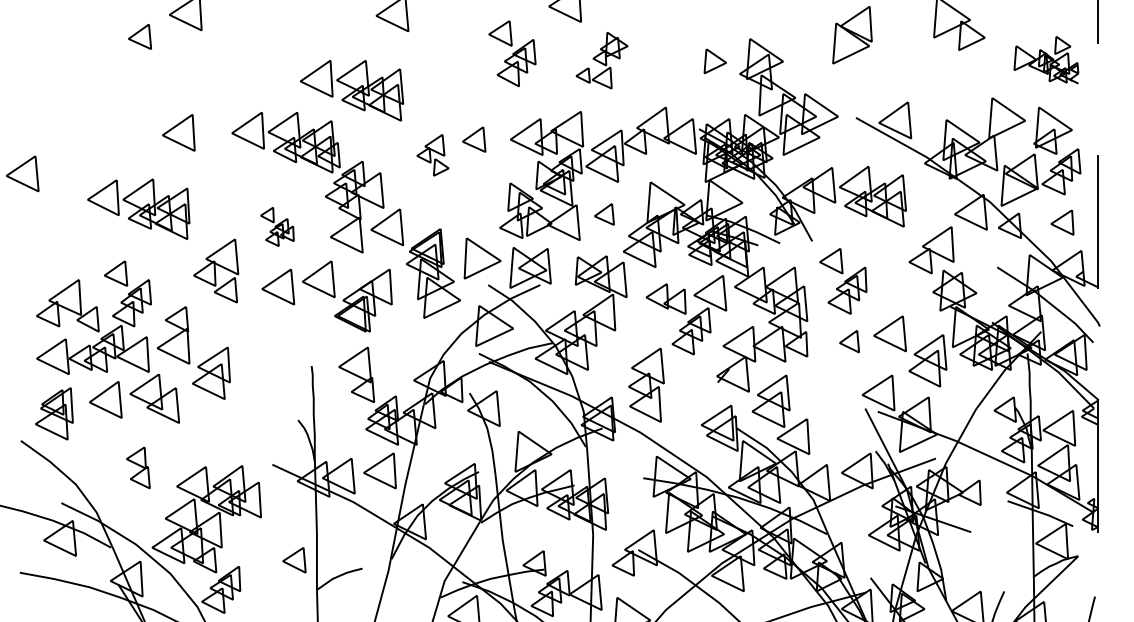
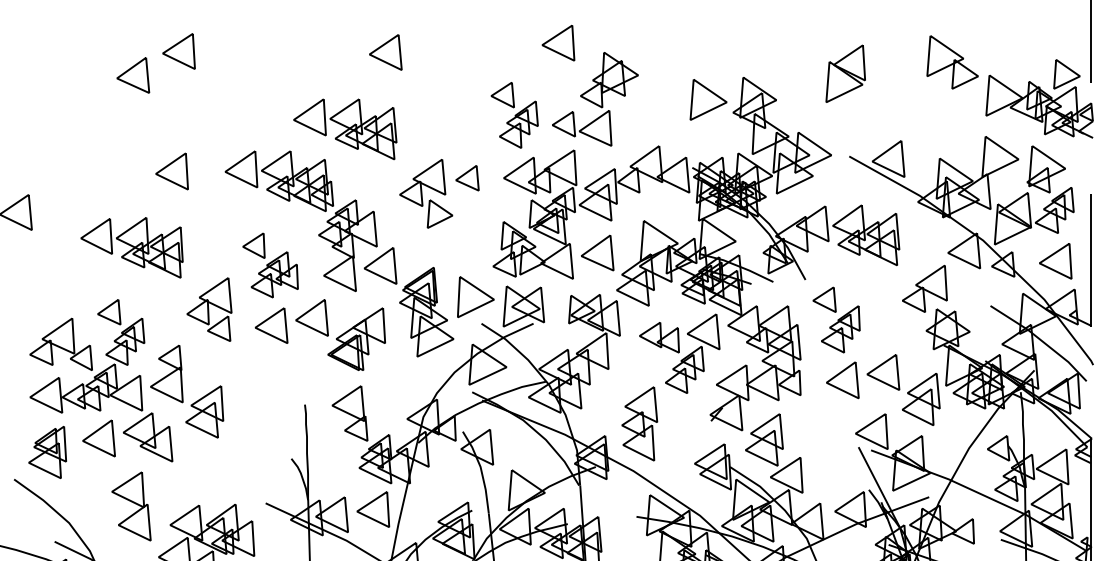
part: (139, 36) -> (132, 75), size x1.43
part: (512, 53) -> (514, 115), moved
part: (1046, 59) -> (1039, 98), size x1.67
part: (601, 60) -> (594, 99), size x1.67
part: (715, 61) -> (708, 100), size x1.67
part: (432, 155) -> (425, 194), size x1.67
part: (604, 214) -> (597, 253), size x1.67
part: (1062, 222) -> (1055, 261), size x1.43
part: (277, 226) -> (270, 265), size x1.67
part: (849, 341) -> (842, 380), size x1.67
part: (138, 467) -> (131, 506), size x1.67

